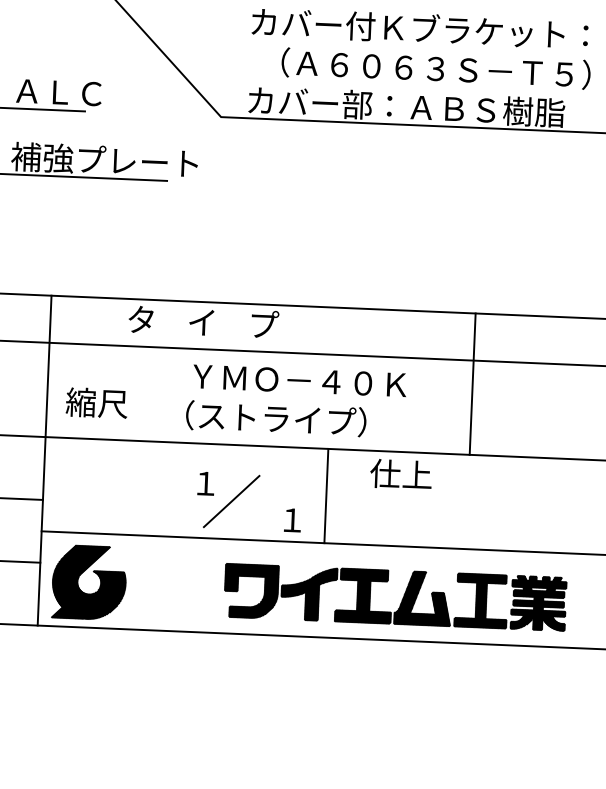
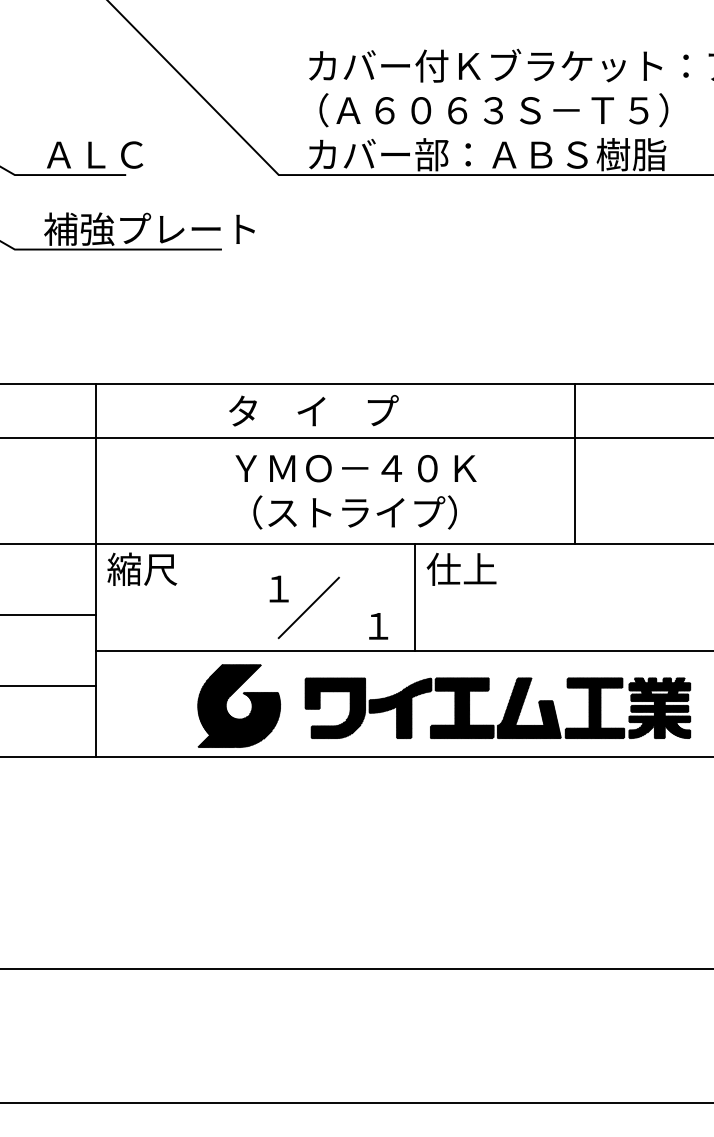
text: (435, 68) -> (493, 110), moved
text: (203, 321) -> (313, 410), moved
text: (299, 380) -> (355, 468), moved
text: (97, 402) -> (142, 568), moved
text: (401, 474) -> (461, 569), moved
part: (95, 573) -> (245, 695), moved

